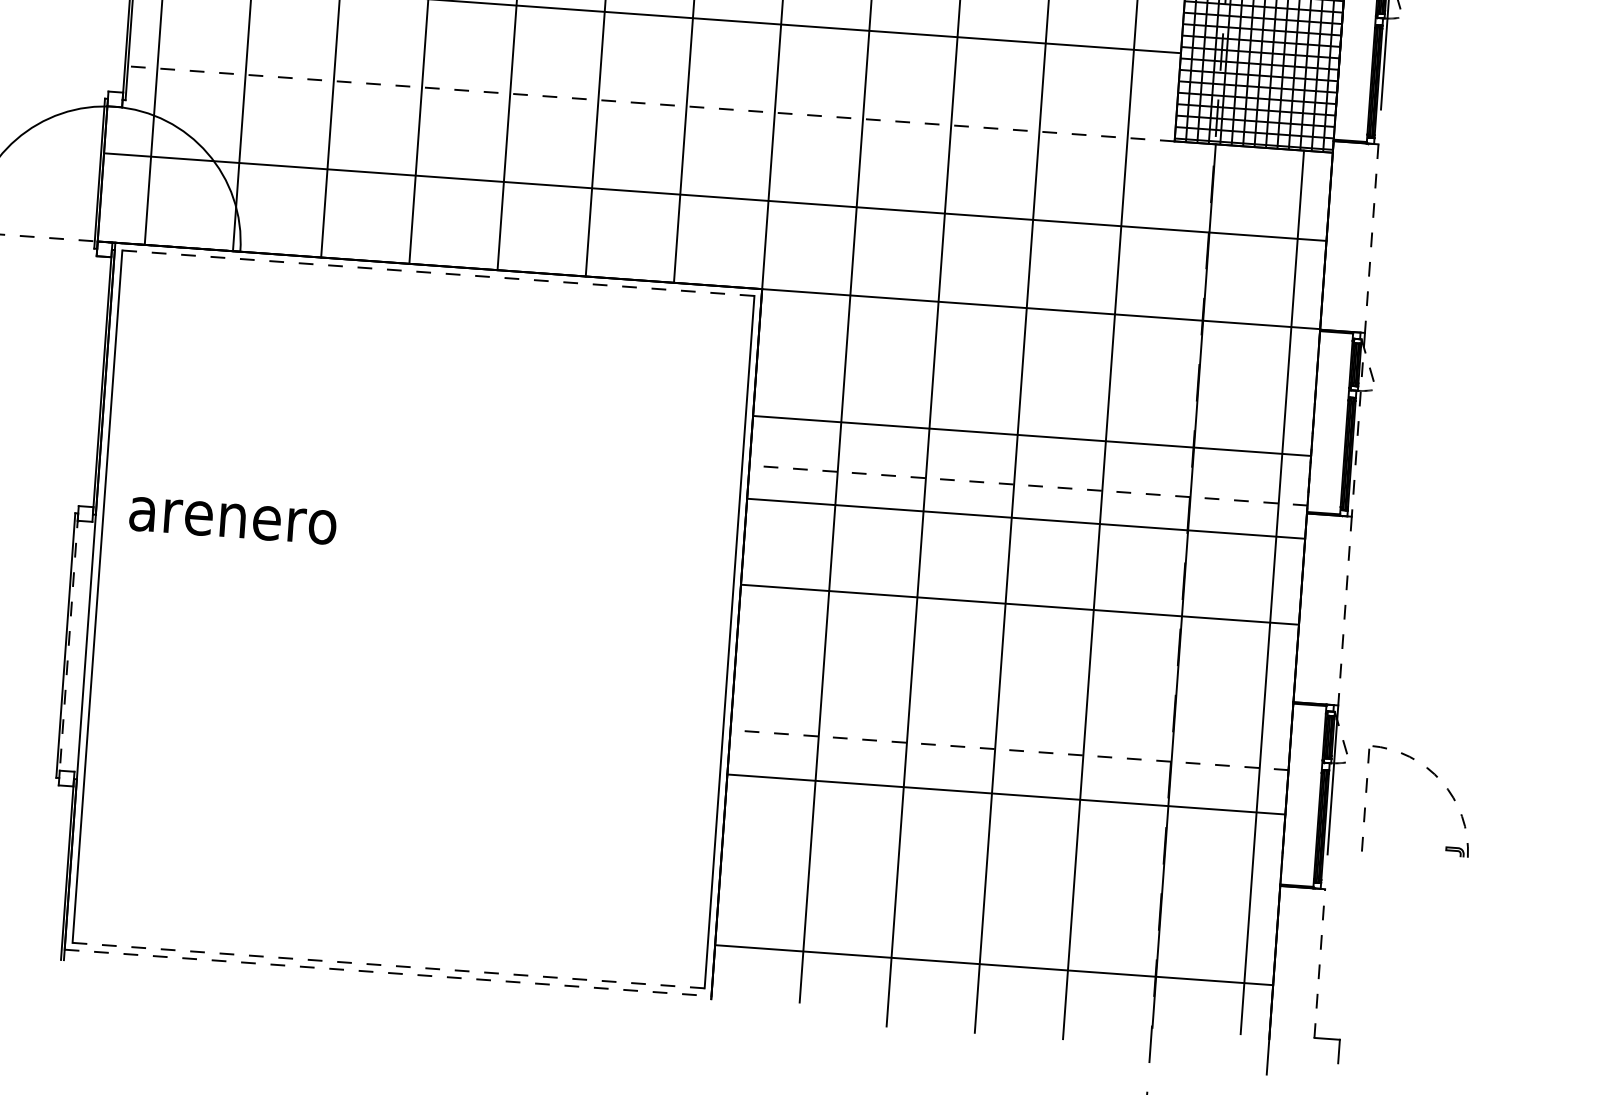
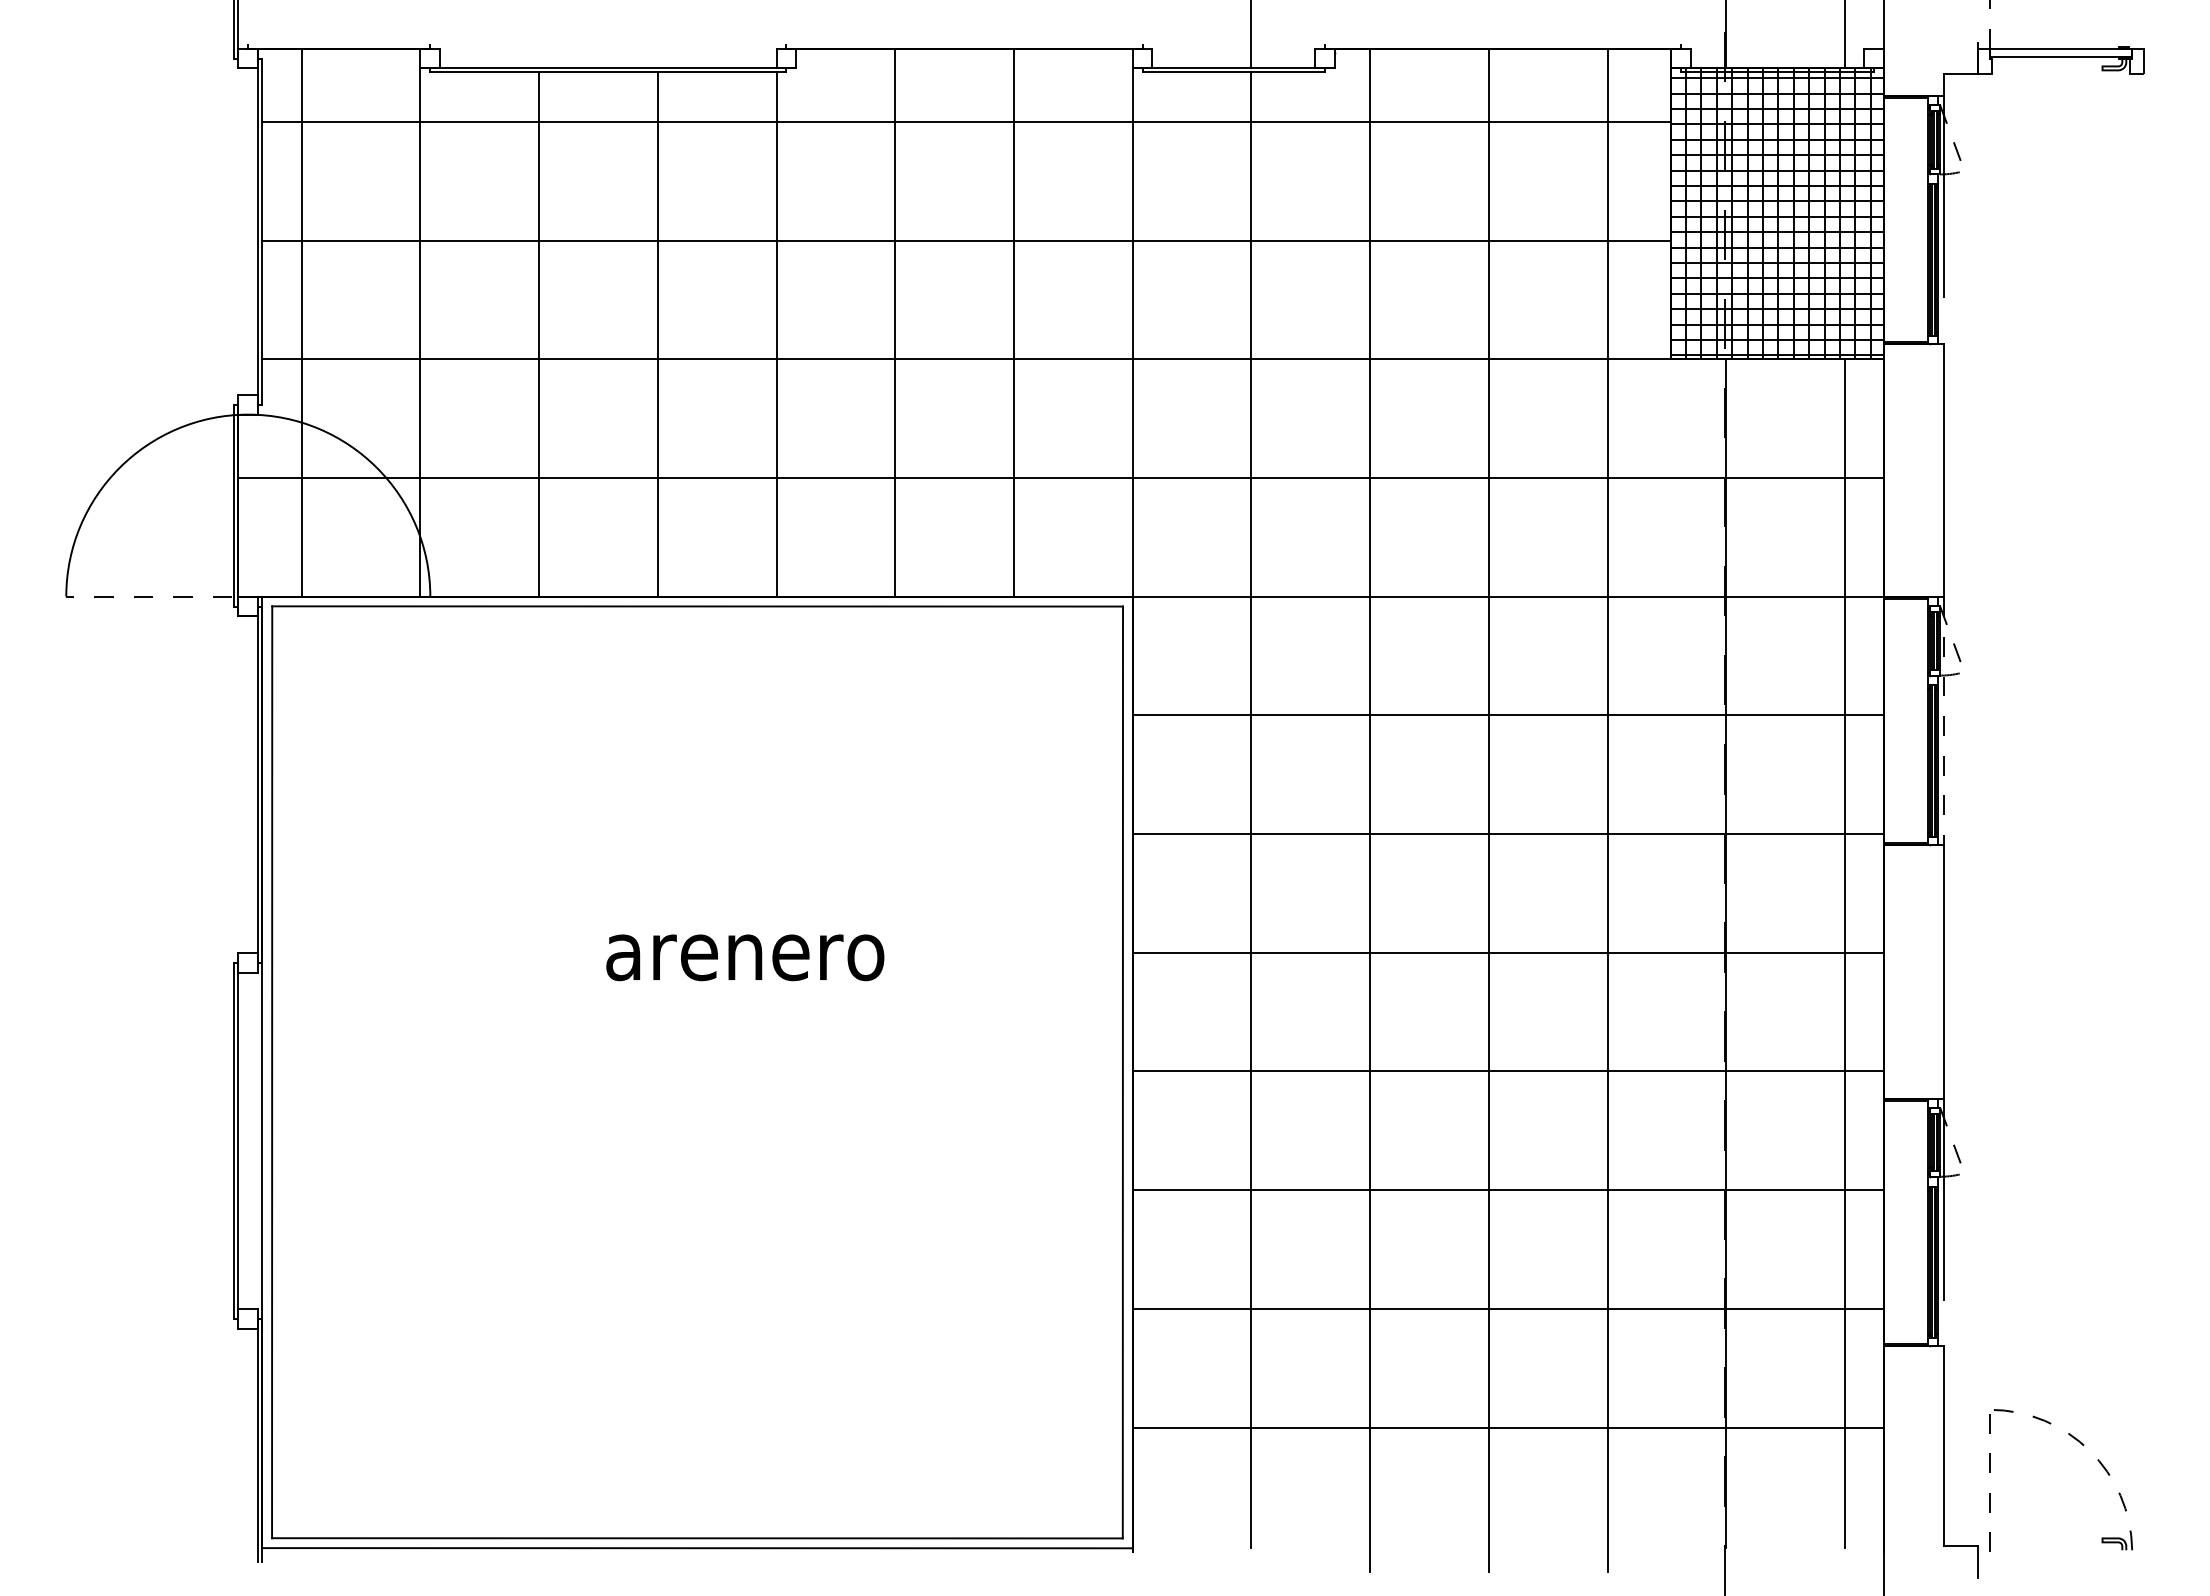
line: (651, 104) -> (966, 359), dashed -> solid
line: (1372, 238) -> (1944, 470), dashed -> solid
line: (438, 273) -> (697, 606), dashed -> solid
line: (1031, 436) -> (1507, 715), moved
line: (1028, 485) -> (1508, 834), dashed -> solid
line: (1025, 518) -> (1507, 952), moved
text: (233, 520) -> (745, 957), moved
line: (1019, 604) -> (1507, 1071), moved
line: (1345, 611) -> (1944, 972), dashed -> solid
line: (68, 646) -> (238, 1141), dashed -> solid
line: (1009, 750) -> (1508, 1190), dashed -> solid
part: (1436, 777) -> (2082, 1445), moved
line: (1005, 794) -> (1507, 1308), moved
line: (1320, 963) -> (1944, 1445), dashed -> solid
line: (388, 965) -> (697, 1538), dashed -> solid
line: (993, 965) -> (1507, 1427), moved
line: (388, 973) -> (697, 1548), dashed -> solid

